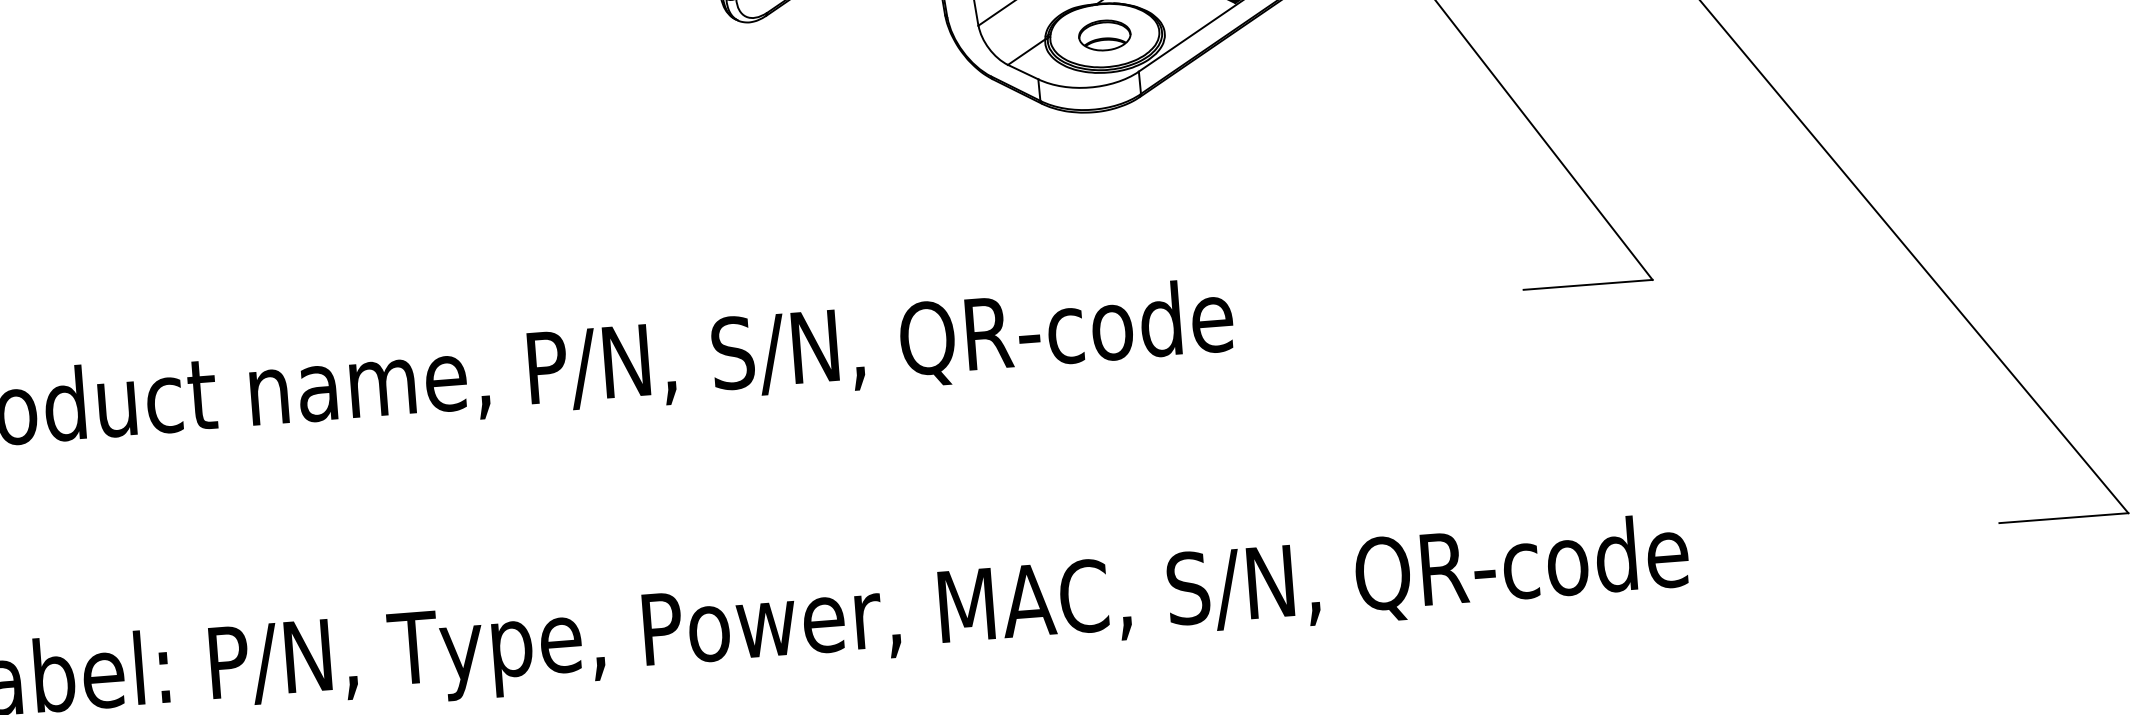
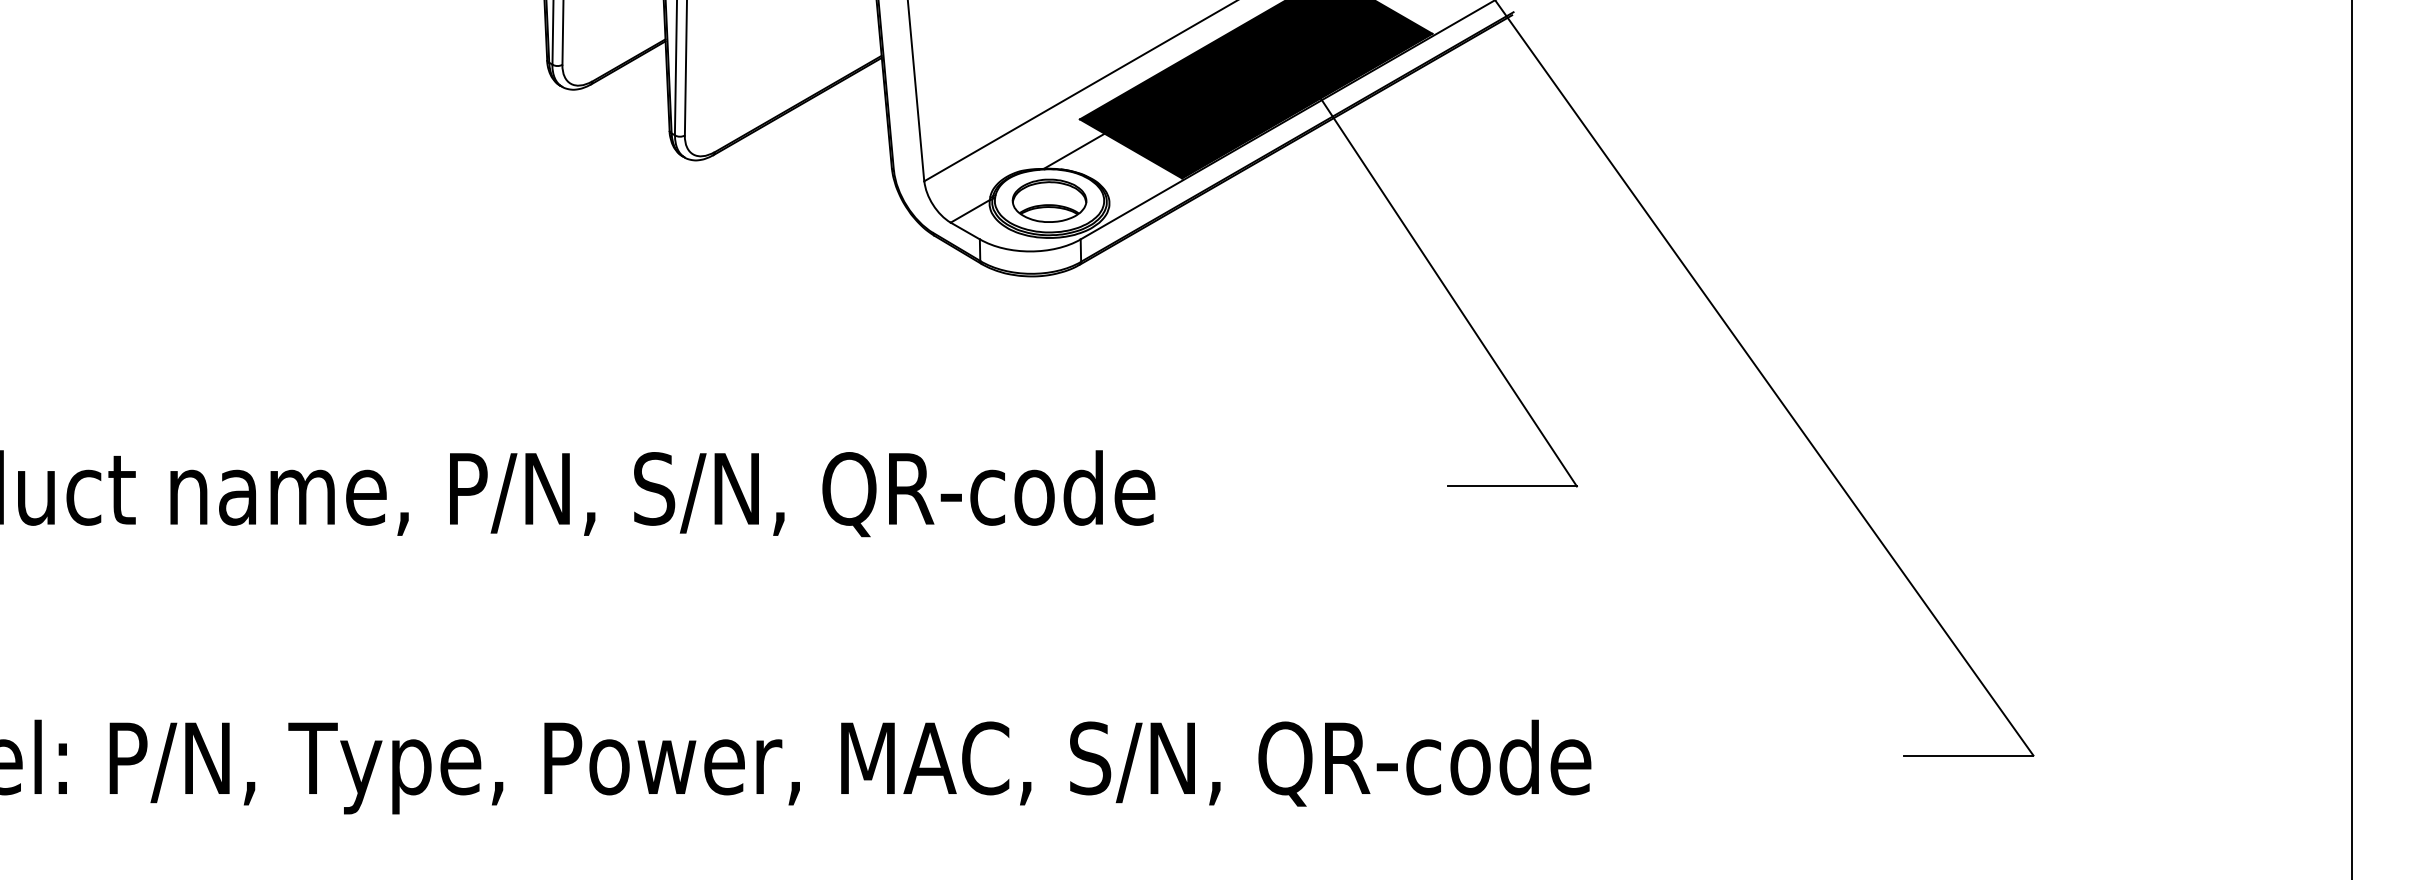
part: (1104, 35) -> (1049, 200), size x1.43

